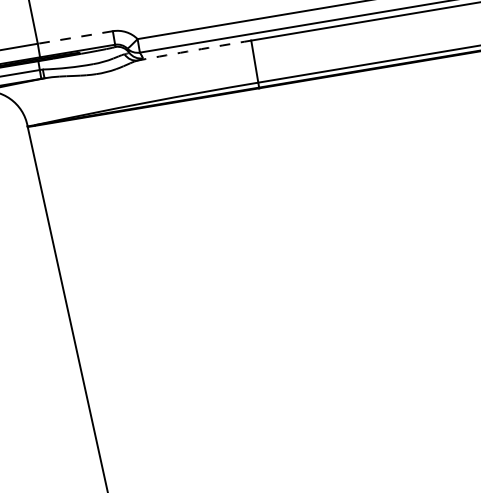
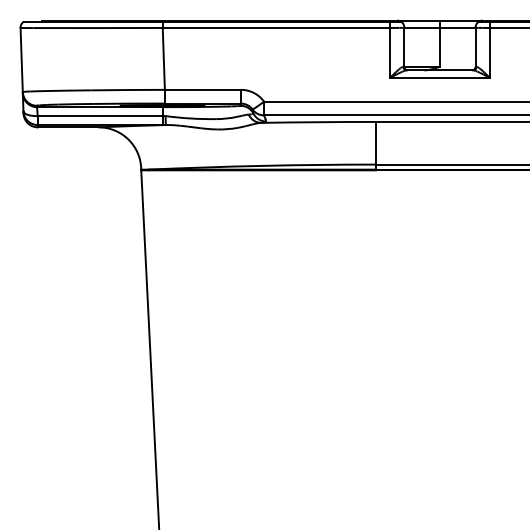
line: (74, 37) -> (202, 89), dashed -> solid
arc: (194, 50) -> (318, 122), dashed -> solid

